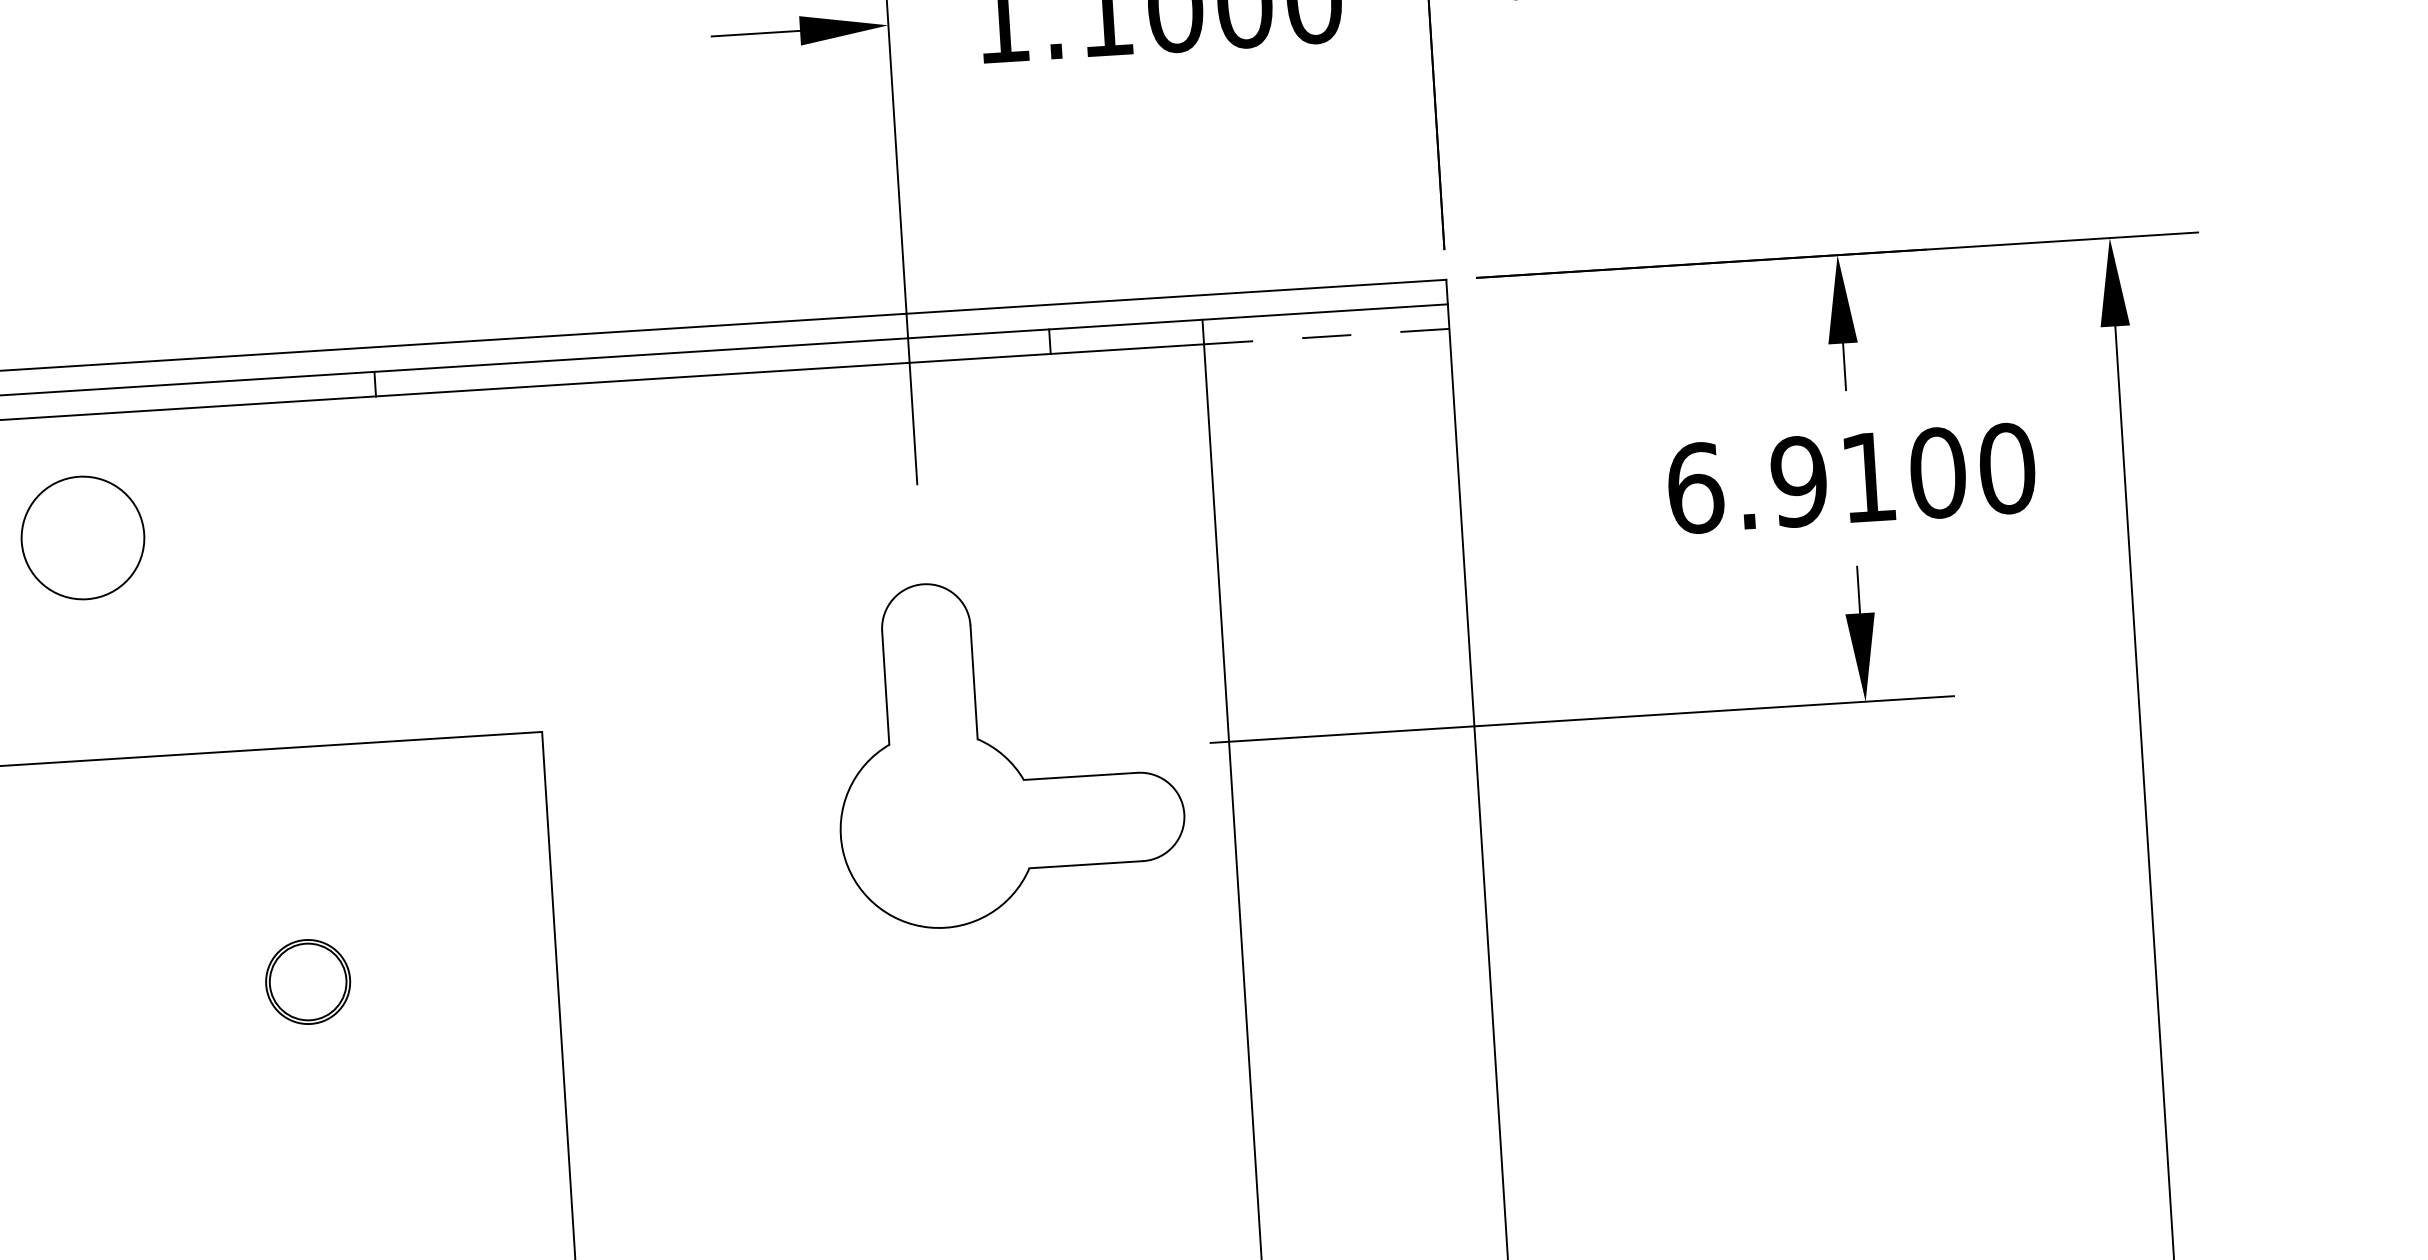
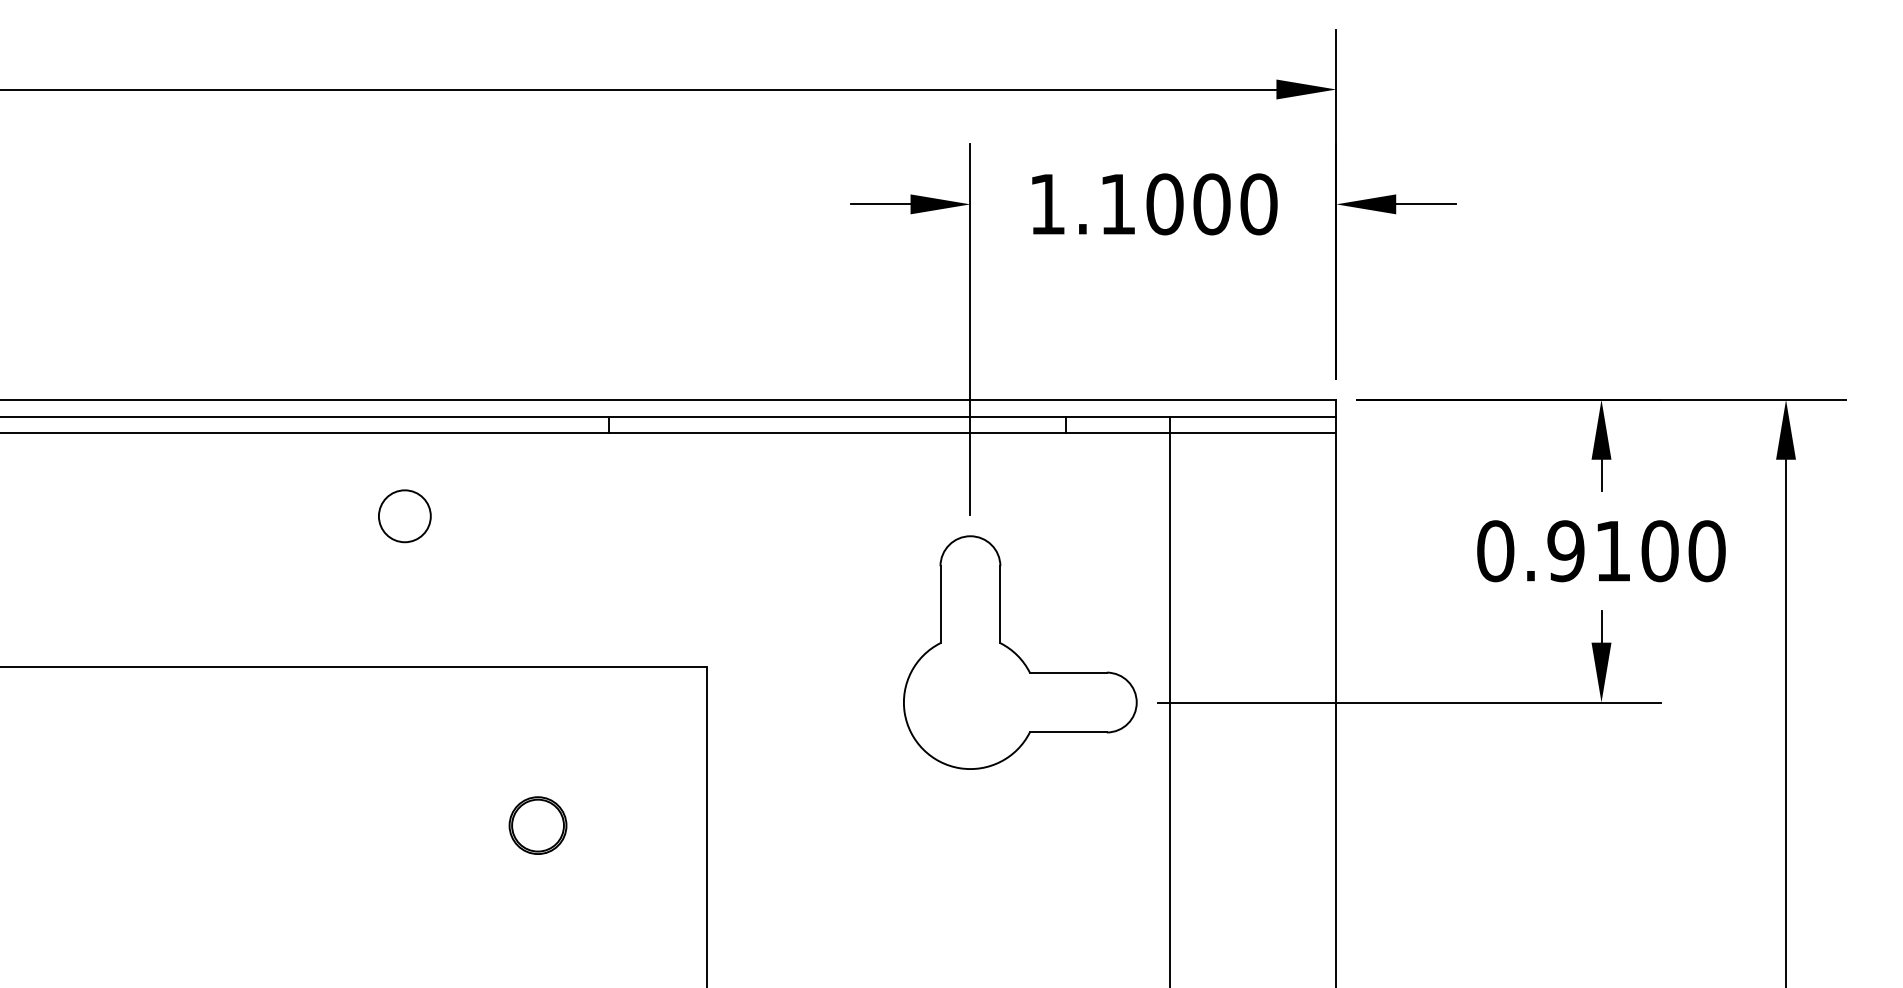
line: (1327, 337) -> (1253, 433), dashed -> solid
text: (1695, 488) -> (1495, 551), 6.9100 -> 0.9100
circle: (82, 538) -> (404, 516), size x0.62
part: (1008, 751) -> (1020, 652), moved

